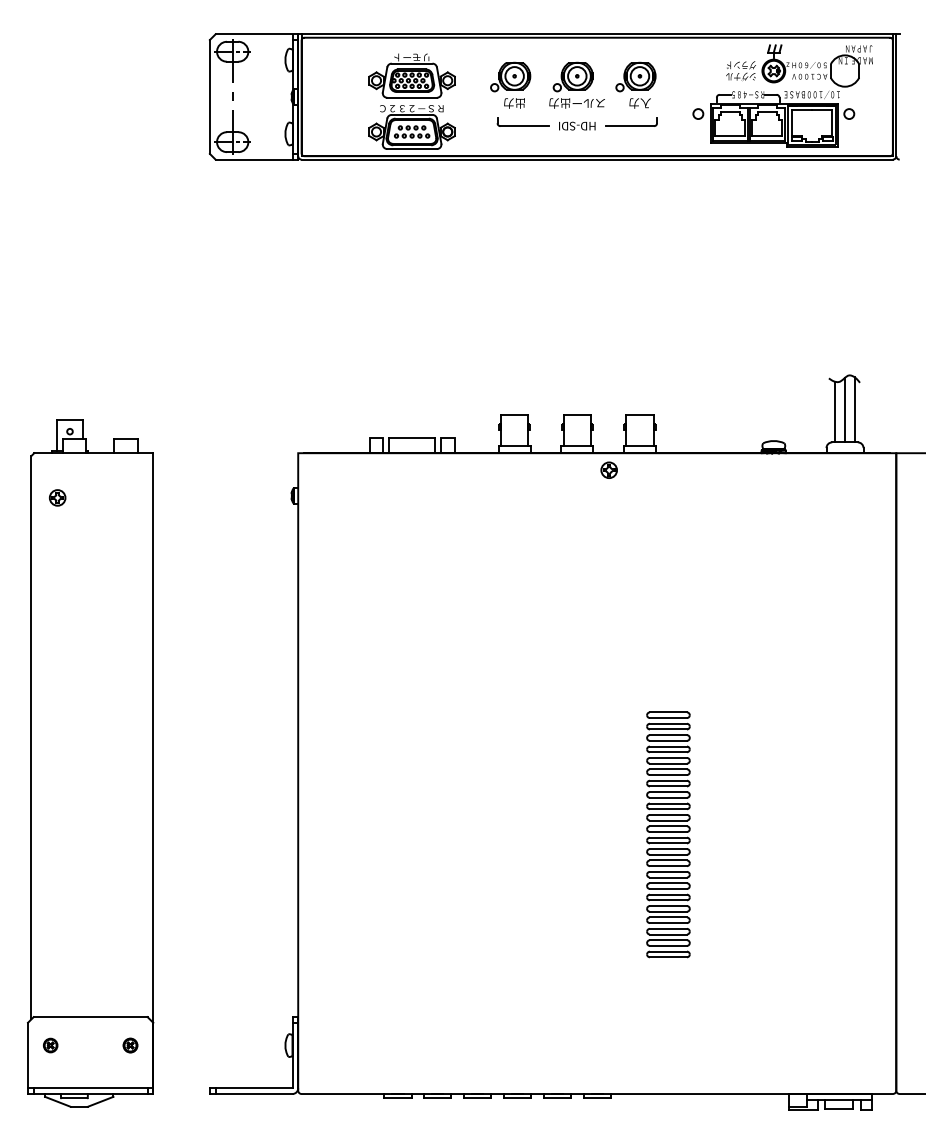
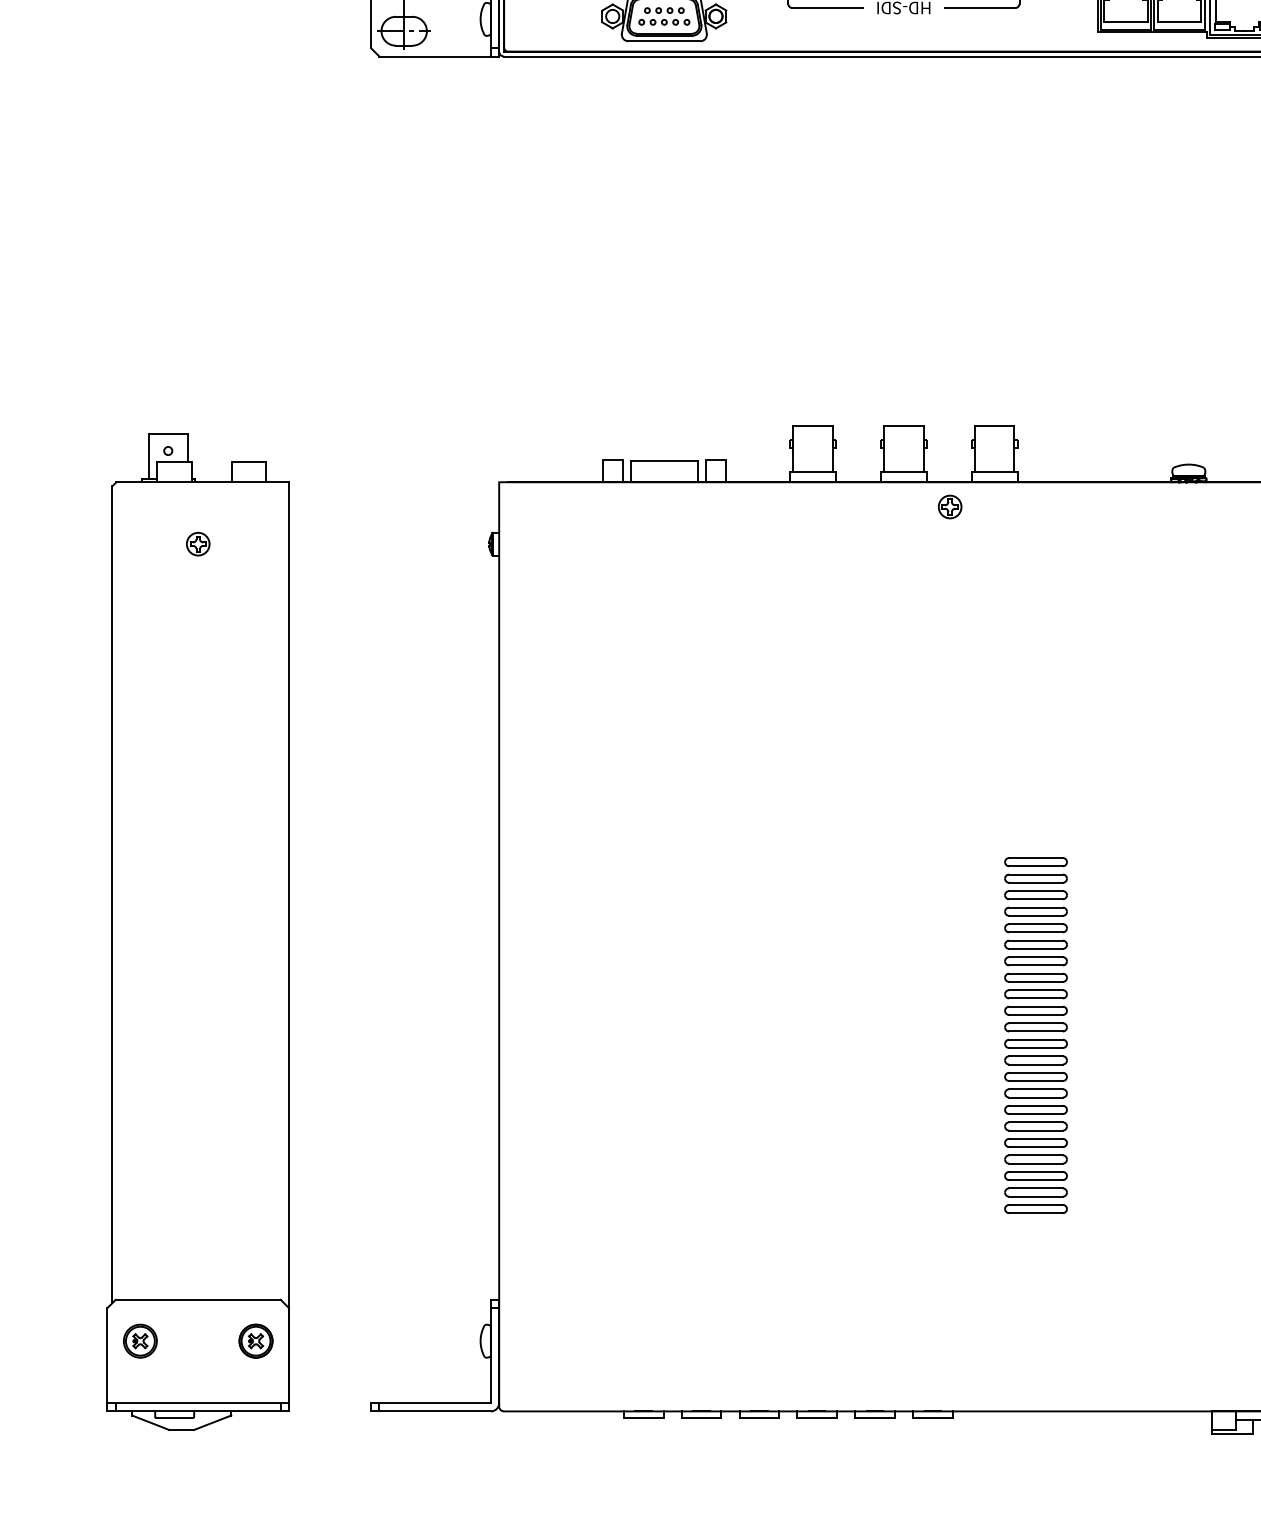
part: (57, 497) -> (198, 543), moved
part: (50, 1045) -> (140, 1341), size x1.67
part: (130, 1045) -> (256, 1341), size x1.67

